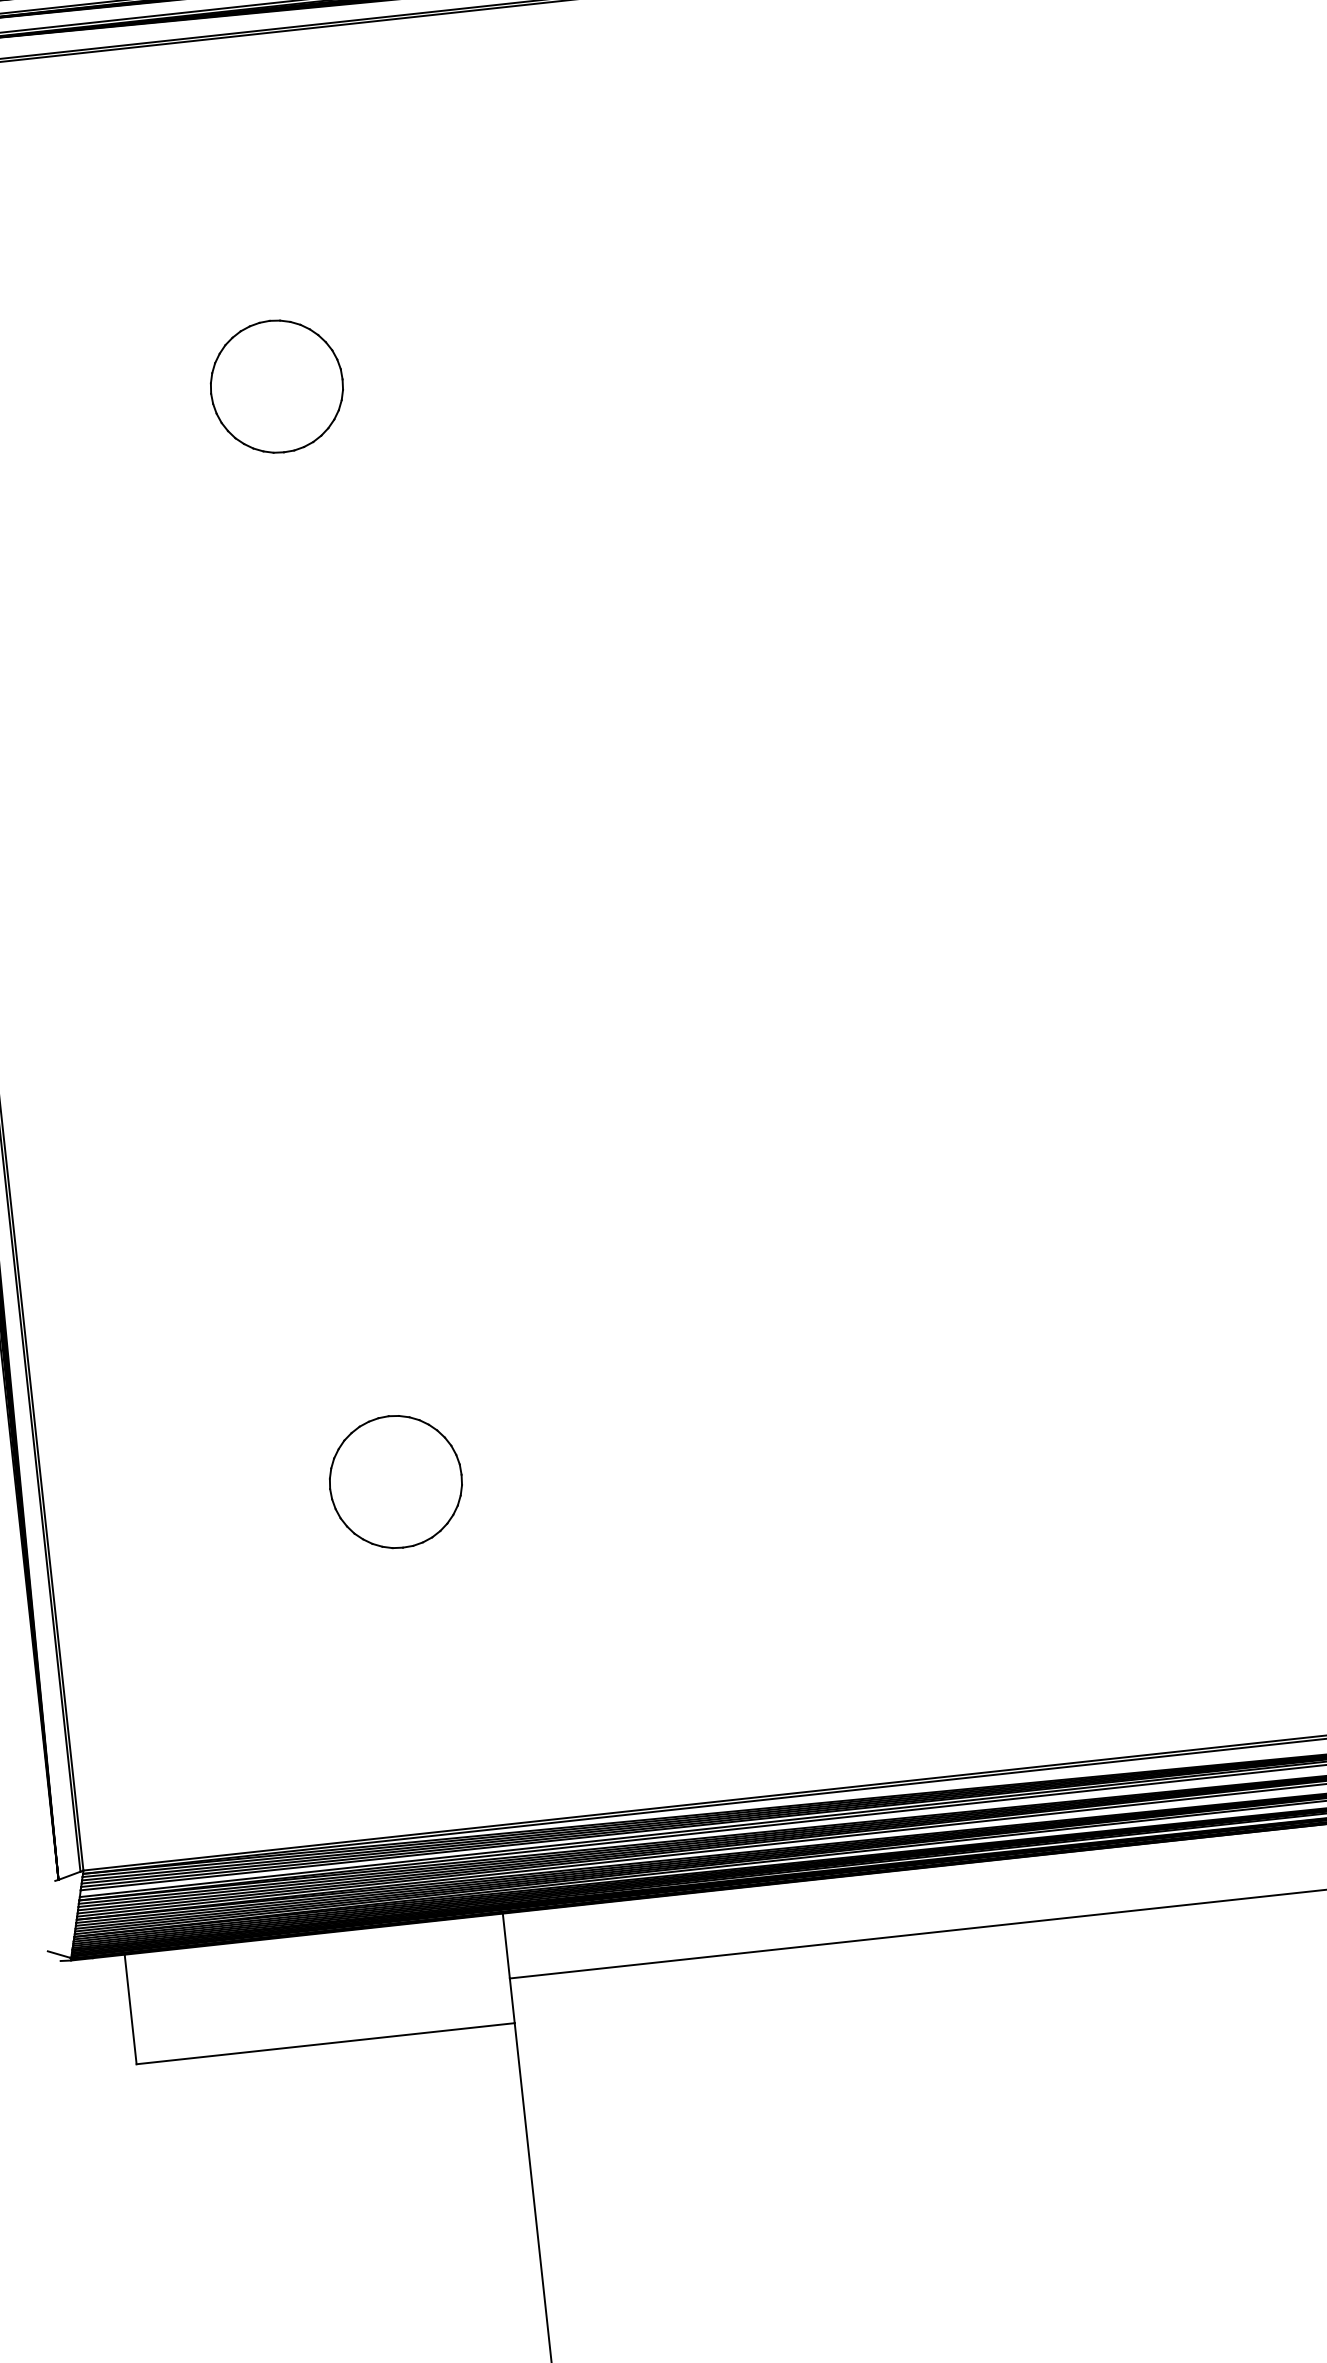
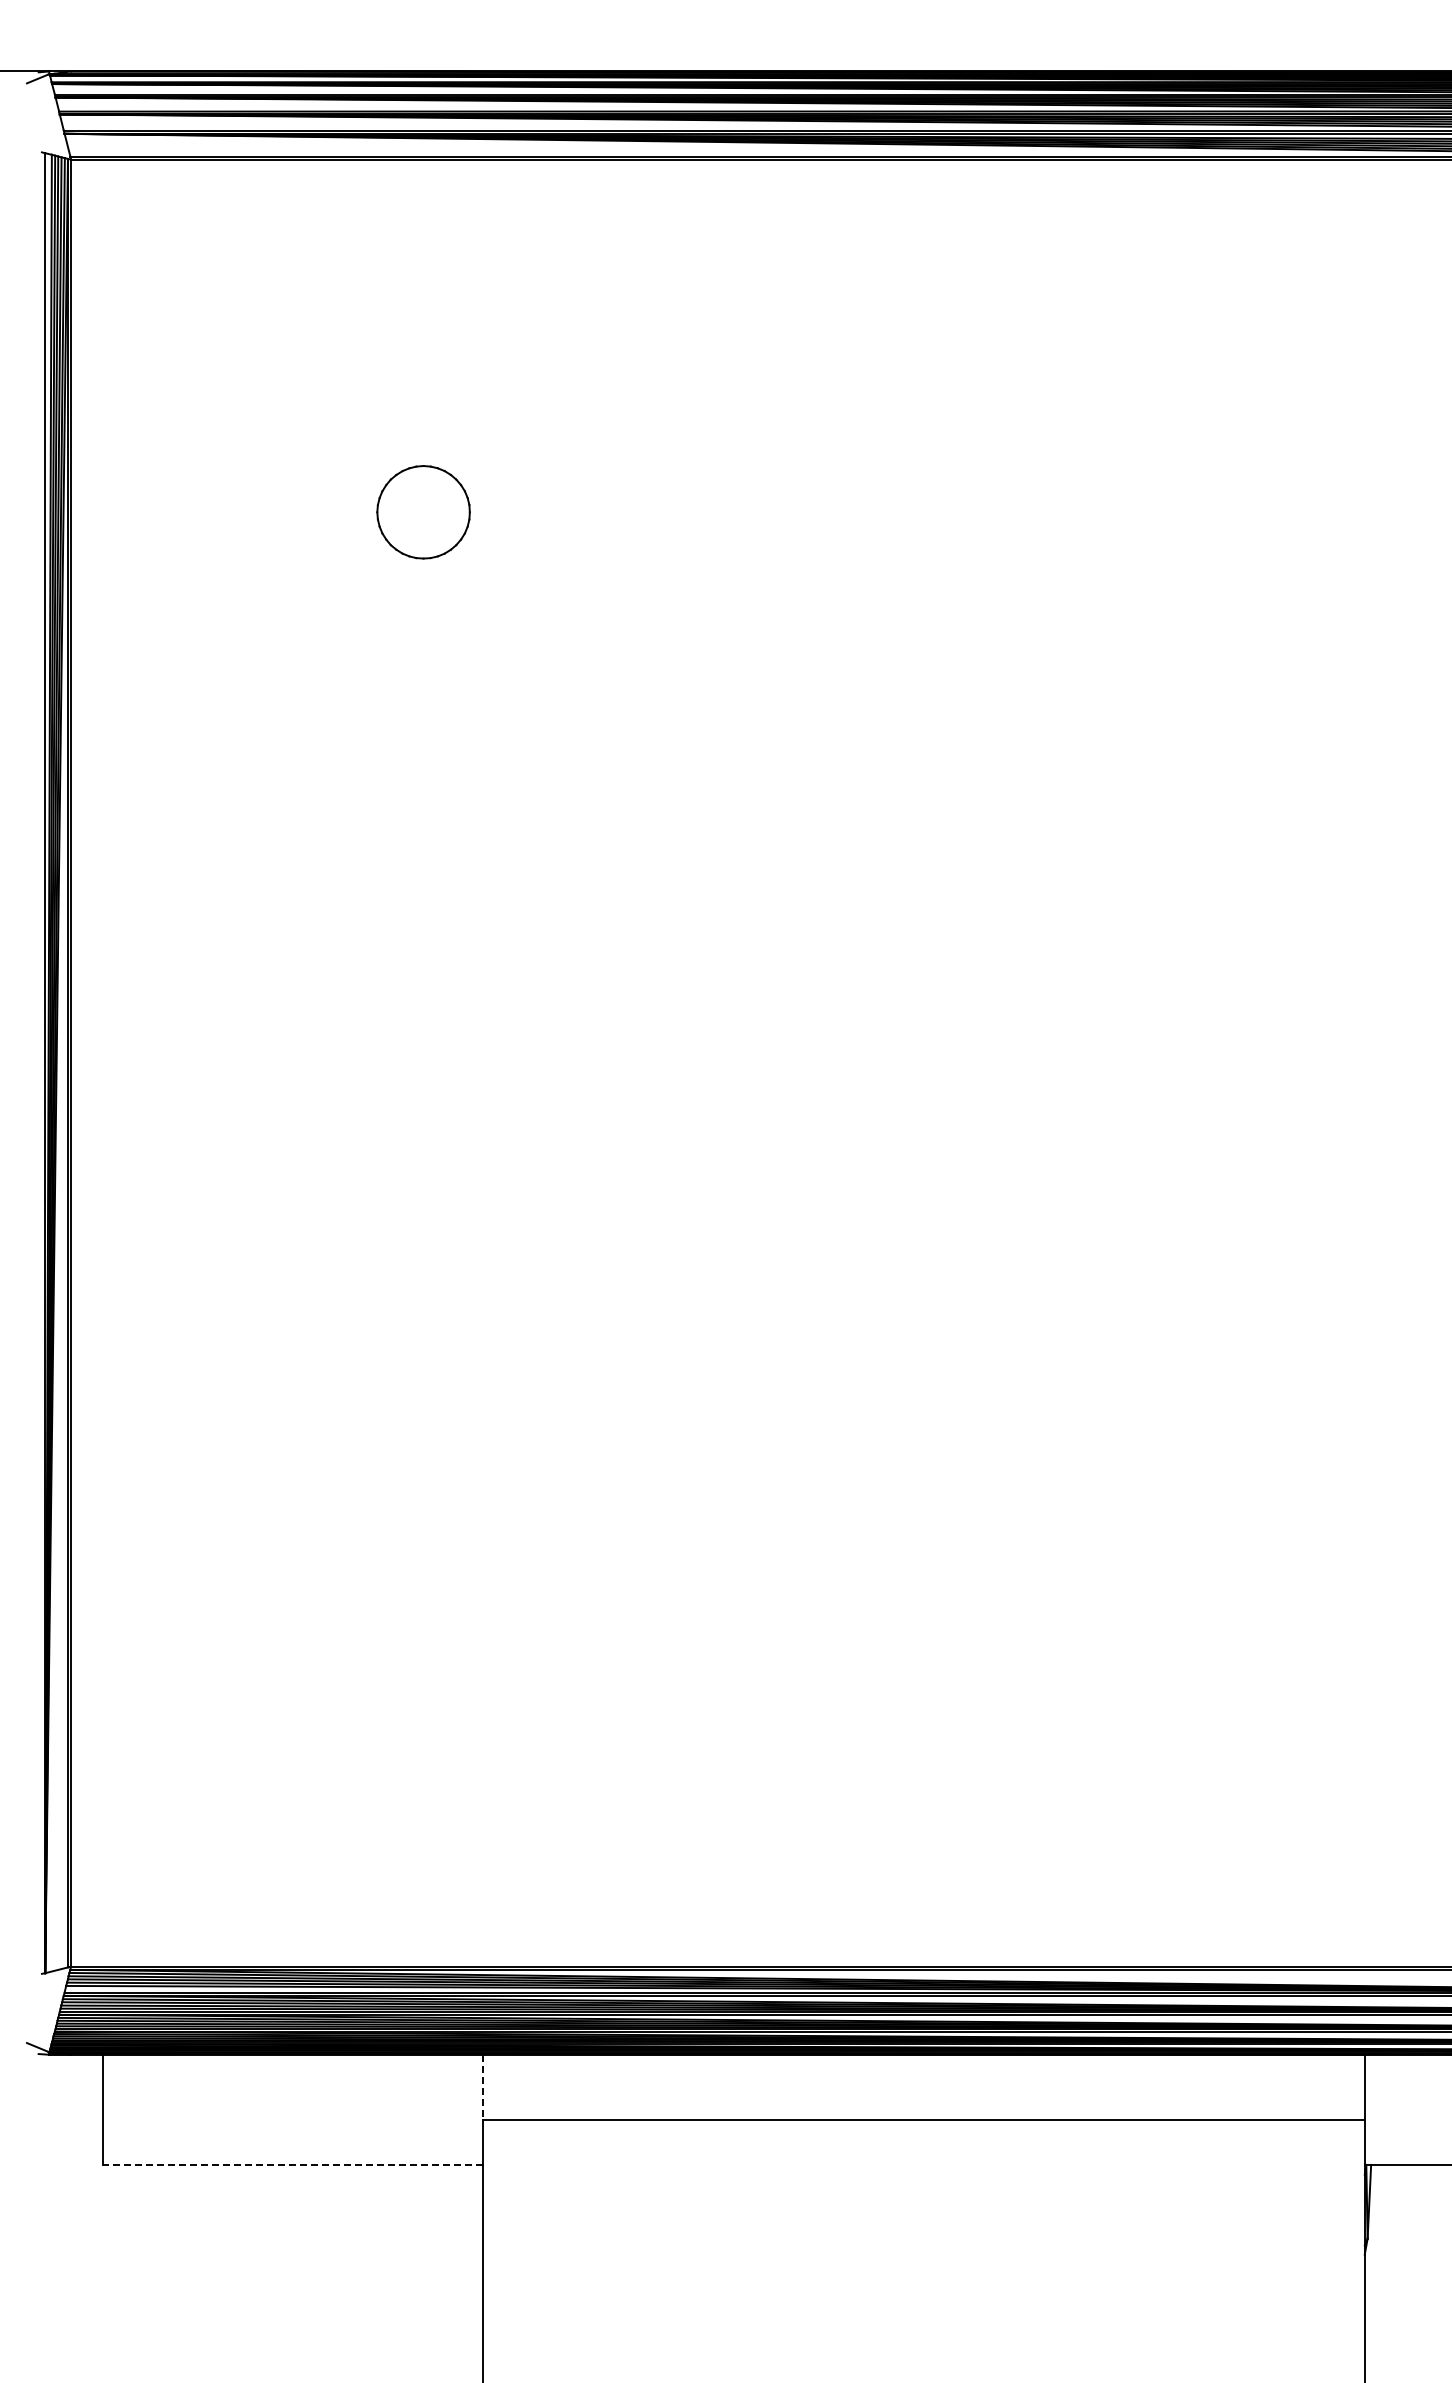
part: (276, 386) -> (423, 512), size x0.7
part: (395, 1481) -> (423, 1613), removed
line: (506, 1946) -> (483, 2087), solid -> dashed
line: (324, 2043) -> (292, 2164), solid -> dashed

